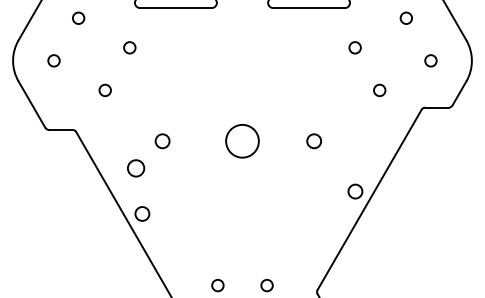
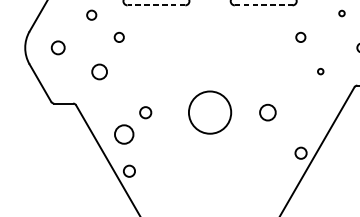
line: (175, 8) -> (156, 5), solid -> dashed
line: (309, 8) -> (264, 5), solid -> dashed
circle: (78, 17) -> (91, 14), moved
circle: (405, 17) -> (341, 12), size x0.6
circle: (53, 60) -> (57, 47), size x1.4
circle: (104, 89) -> (98, 71), size x1.6
circle: (379, 89) -> (320, 71), size x0.6
circle: (242, 141) -> (210, 112), size x1.6
circle: (313, 141) -> (267, 112), size x1.4
circle: (136, 168) -> (124, 134), size x1.4

